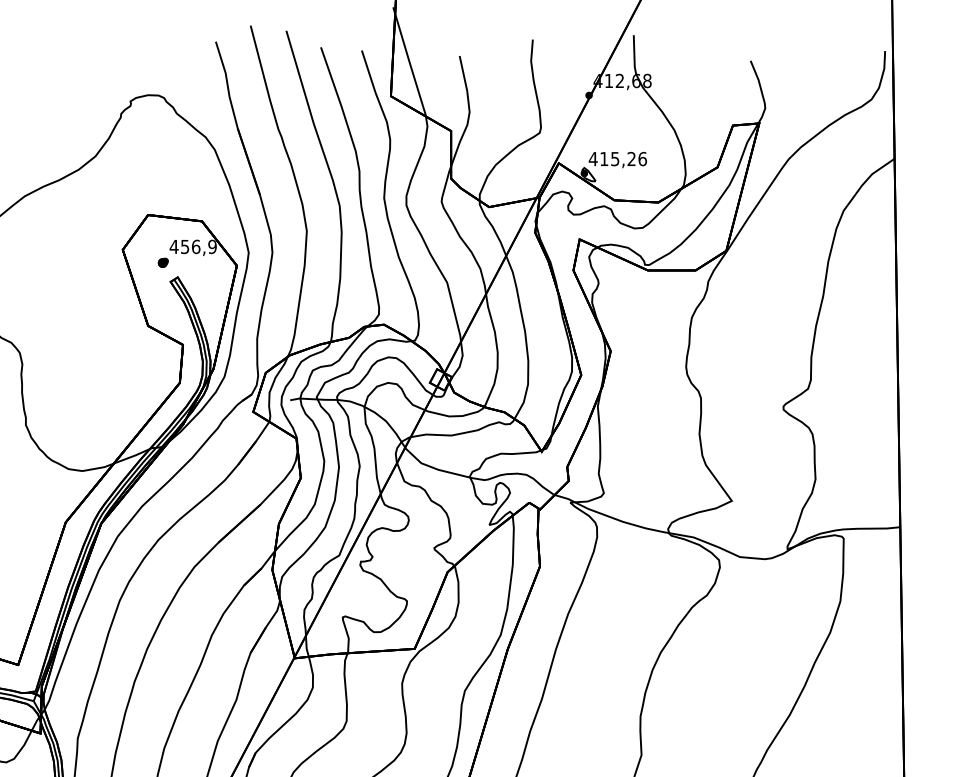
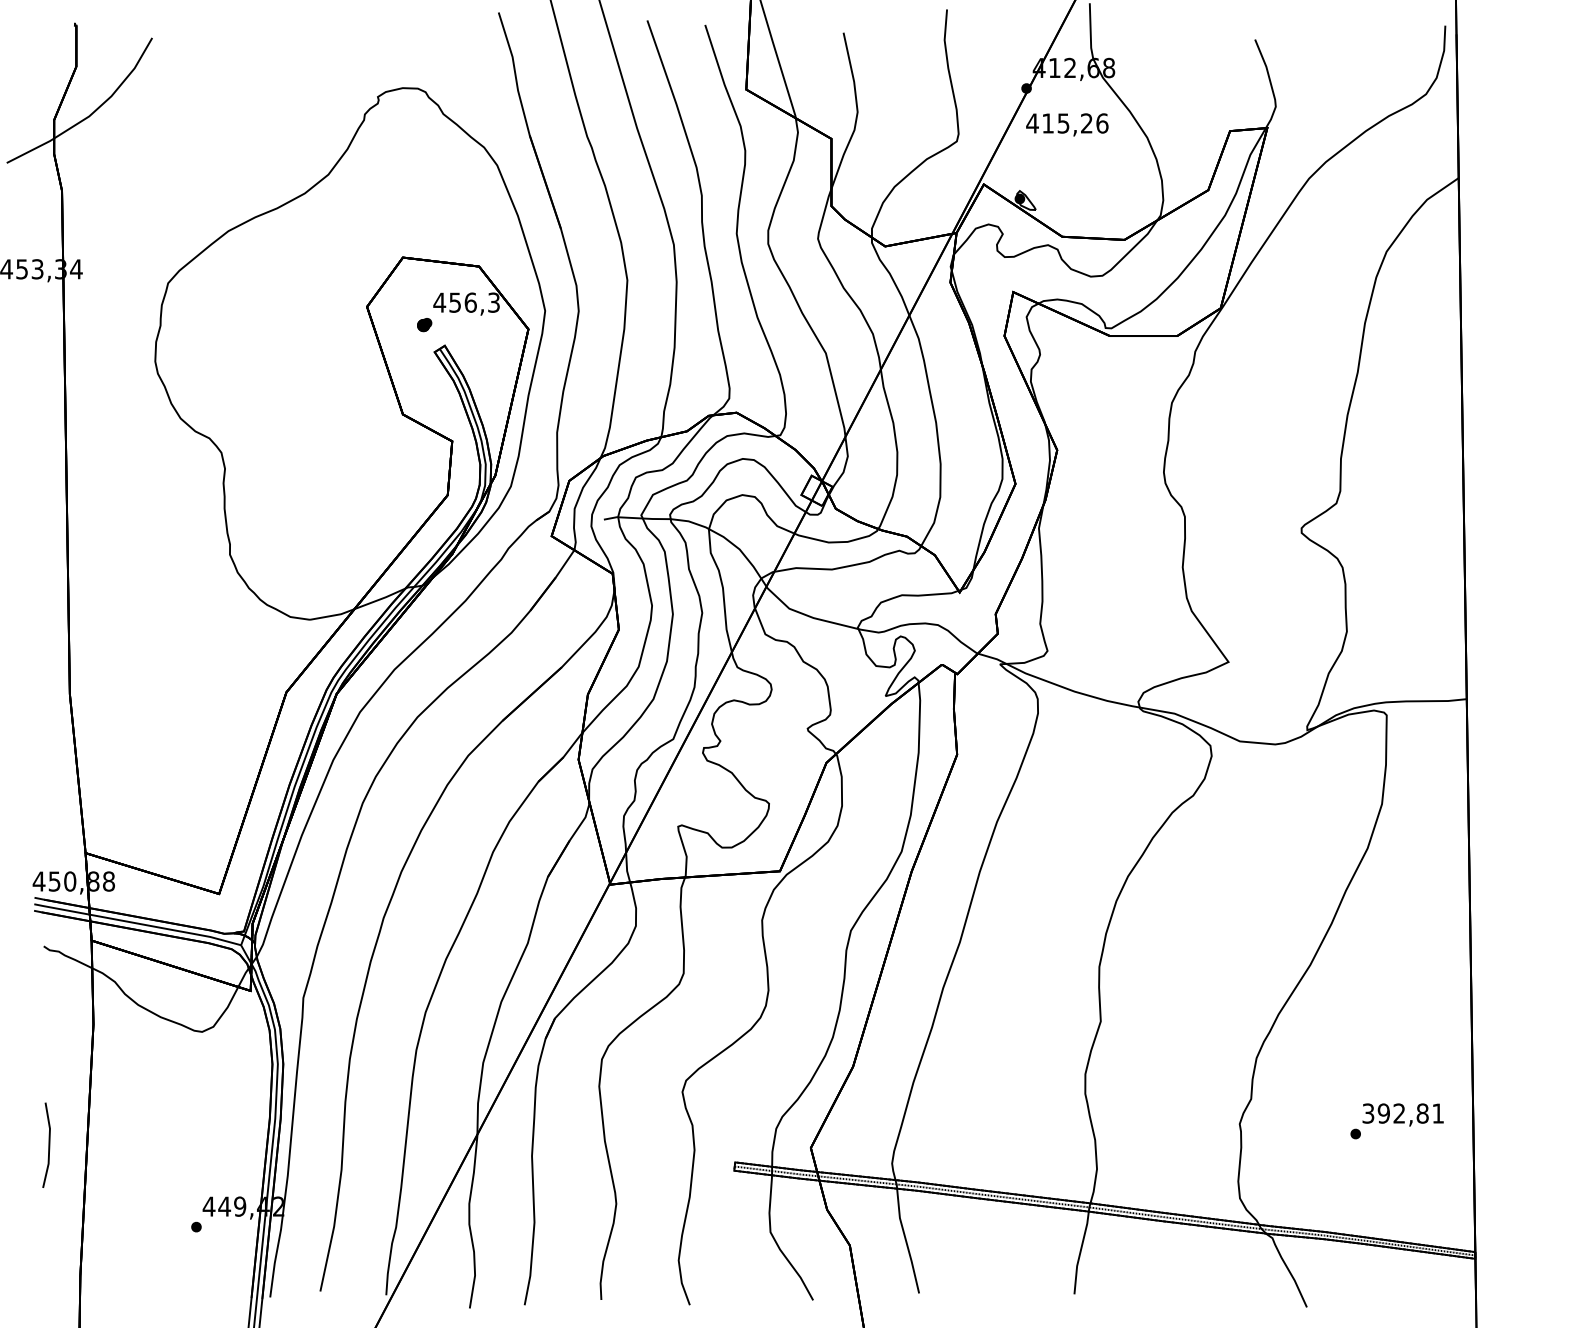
text: (618, 159) -> (1067, 124), moved
text: (212, 246) -> (493, 302), 456,9 -> 456,3

